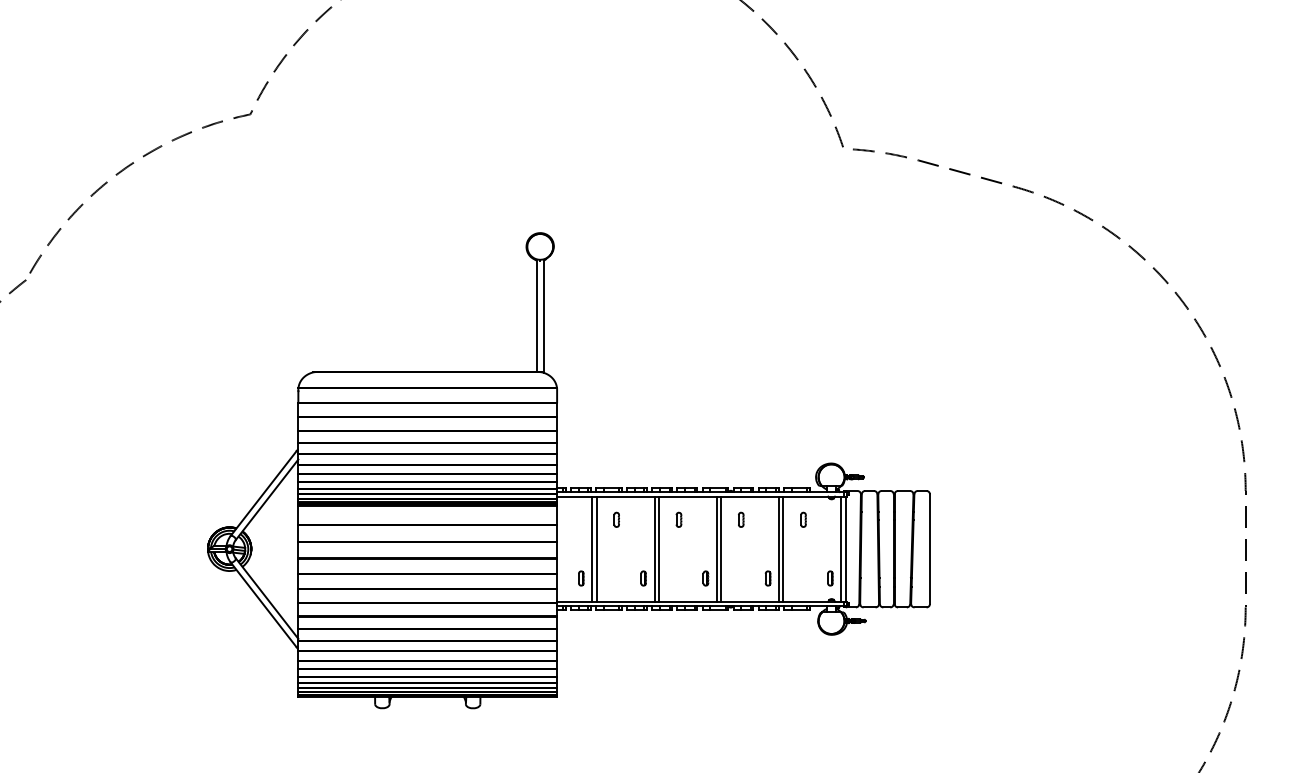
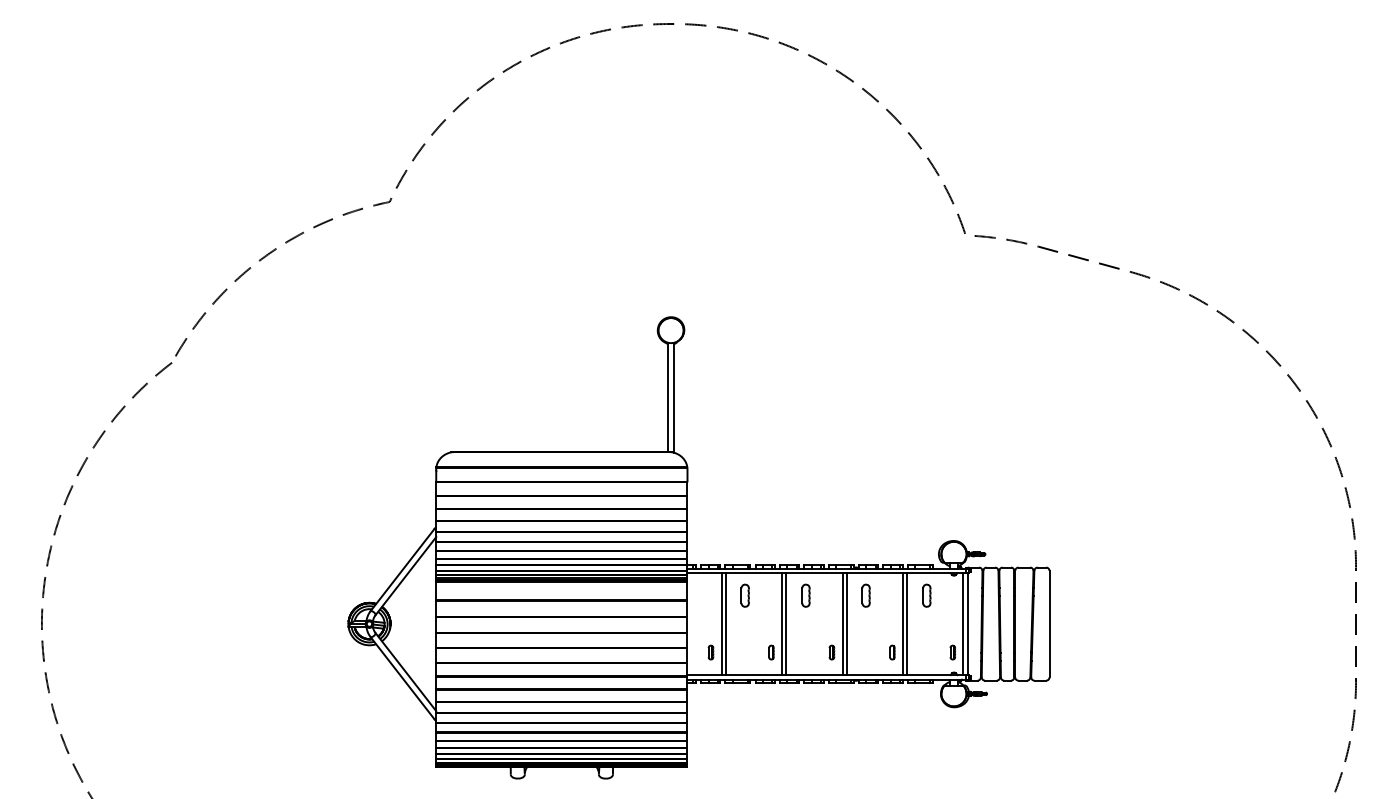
part: (616, 519) -> (745, 595), size x1.6
part: (678, 519) -> (805, 595), size x1.6
part: (741, 519) -> (866, 595), size x1.6
part: (803, 519) -> (926, 595), size x1.6

